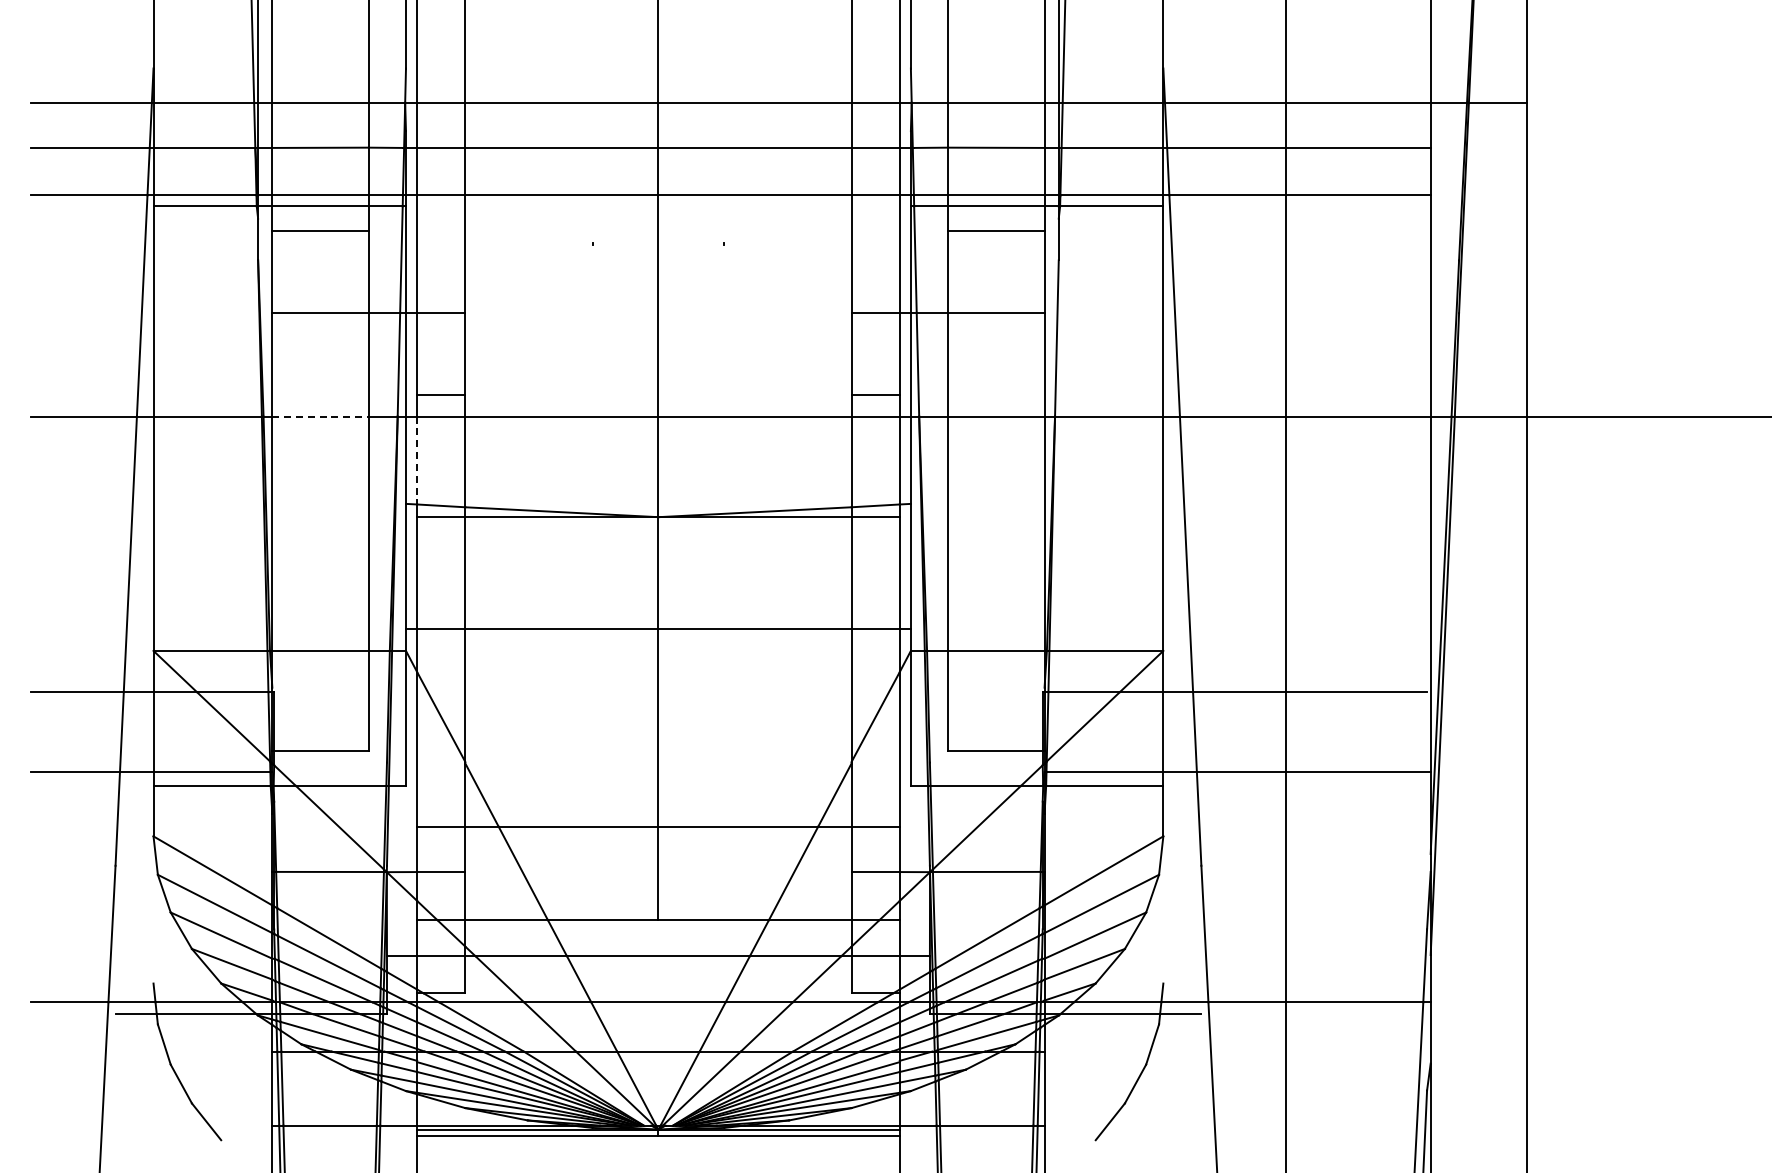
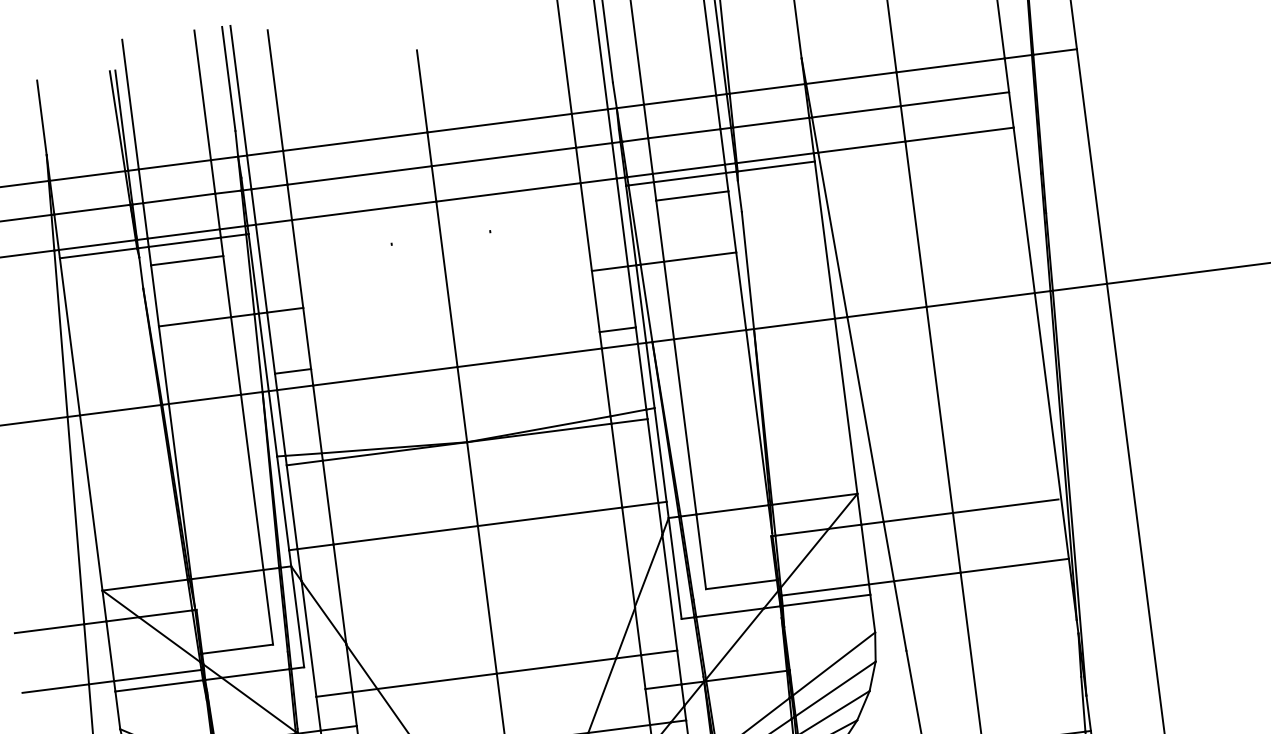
line: (321, 416) -> (205, 399), dashed -> solid
line: (417, 460) -> (281, 422), dashed -> solid

